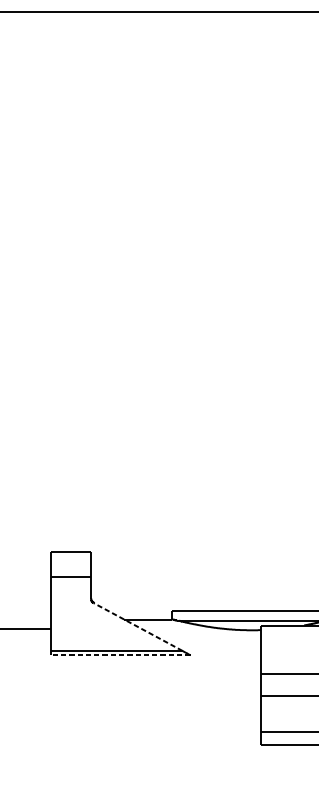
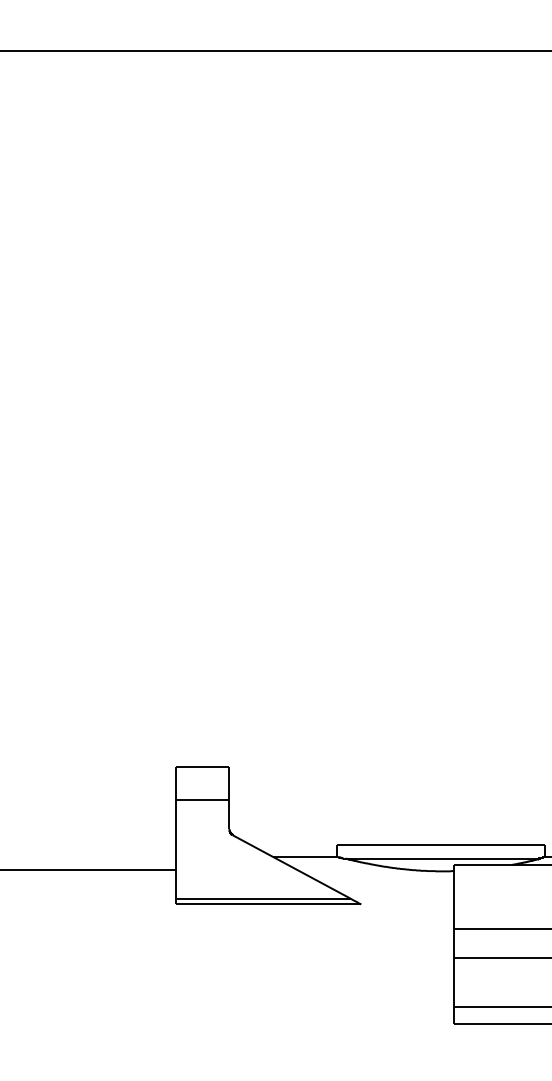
line: (137, 626) -> (291, 866), dashed -> solid
line: (120, 655) -> (268, 904), dashed -> solid

